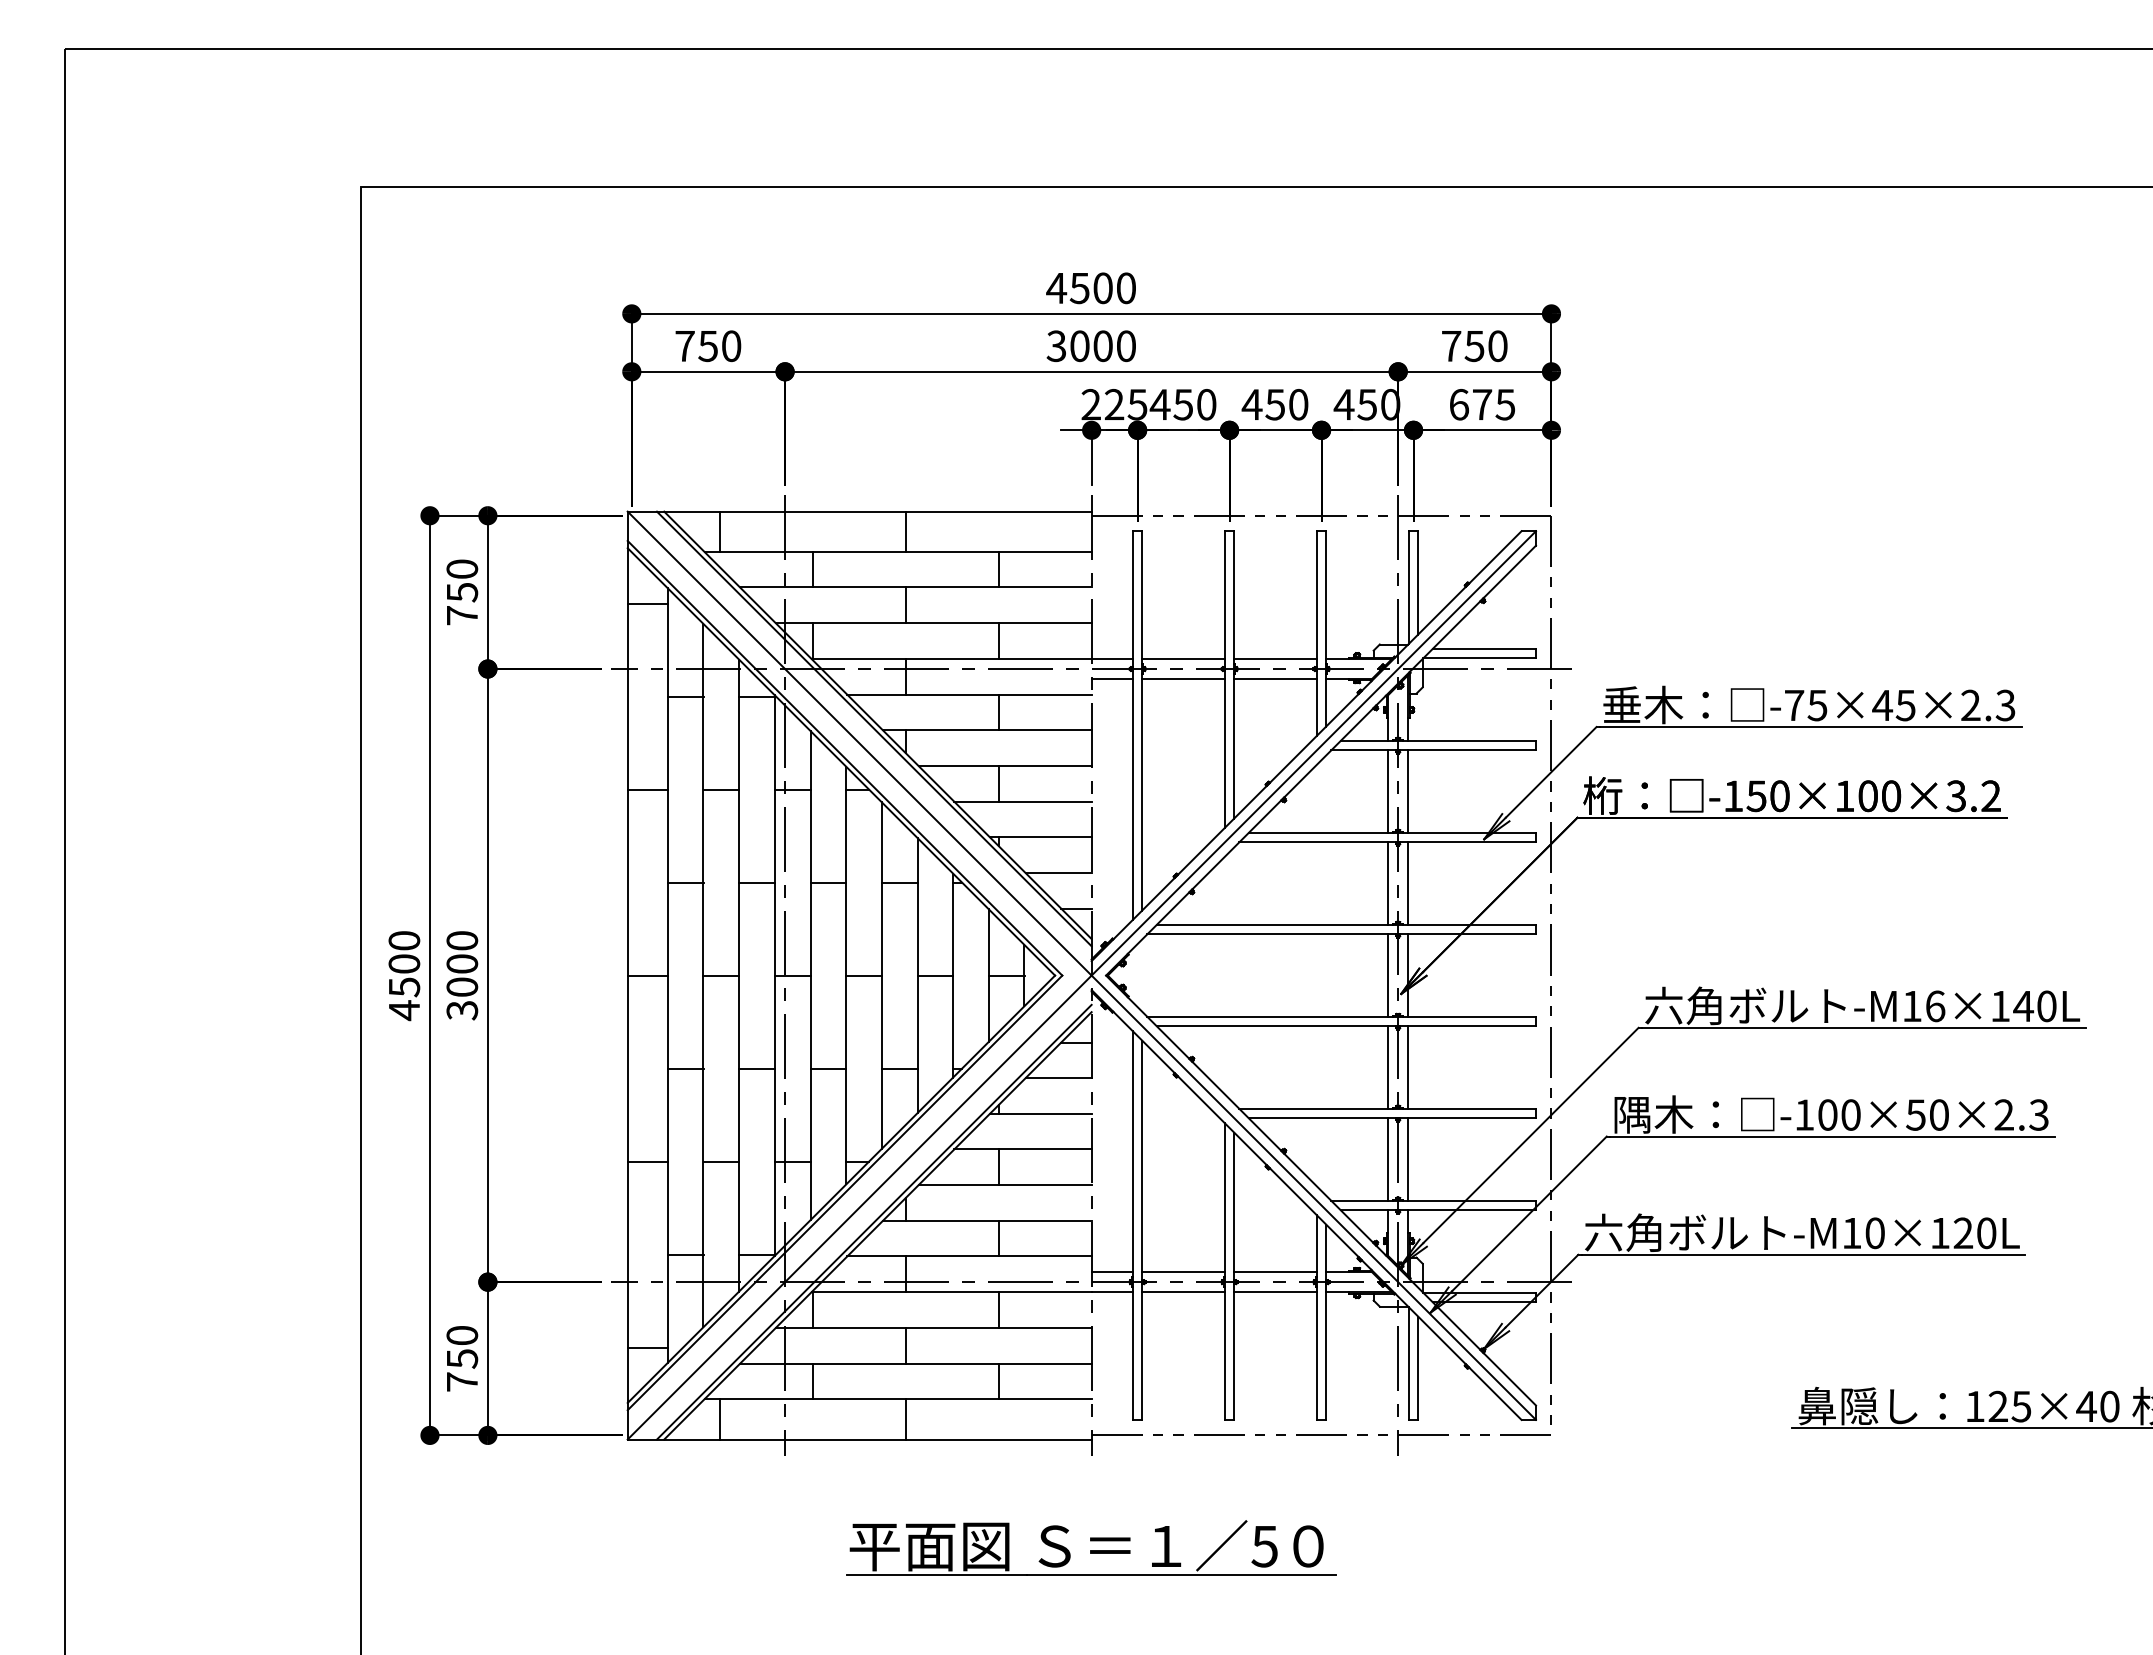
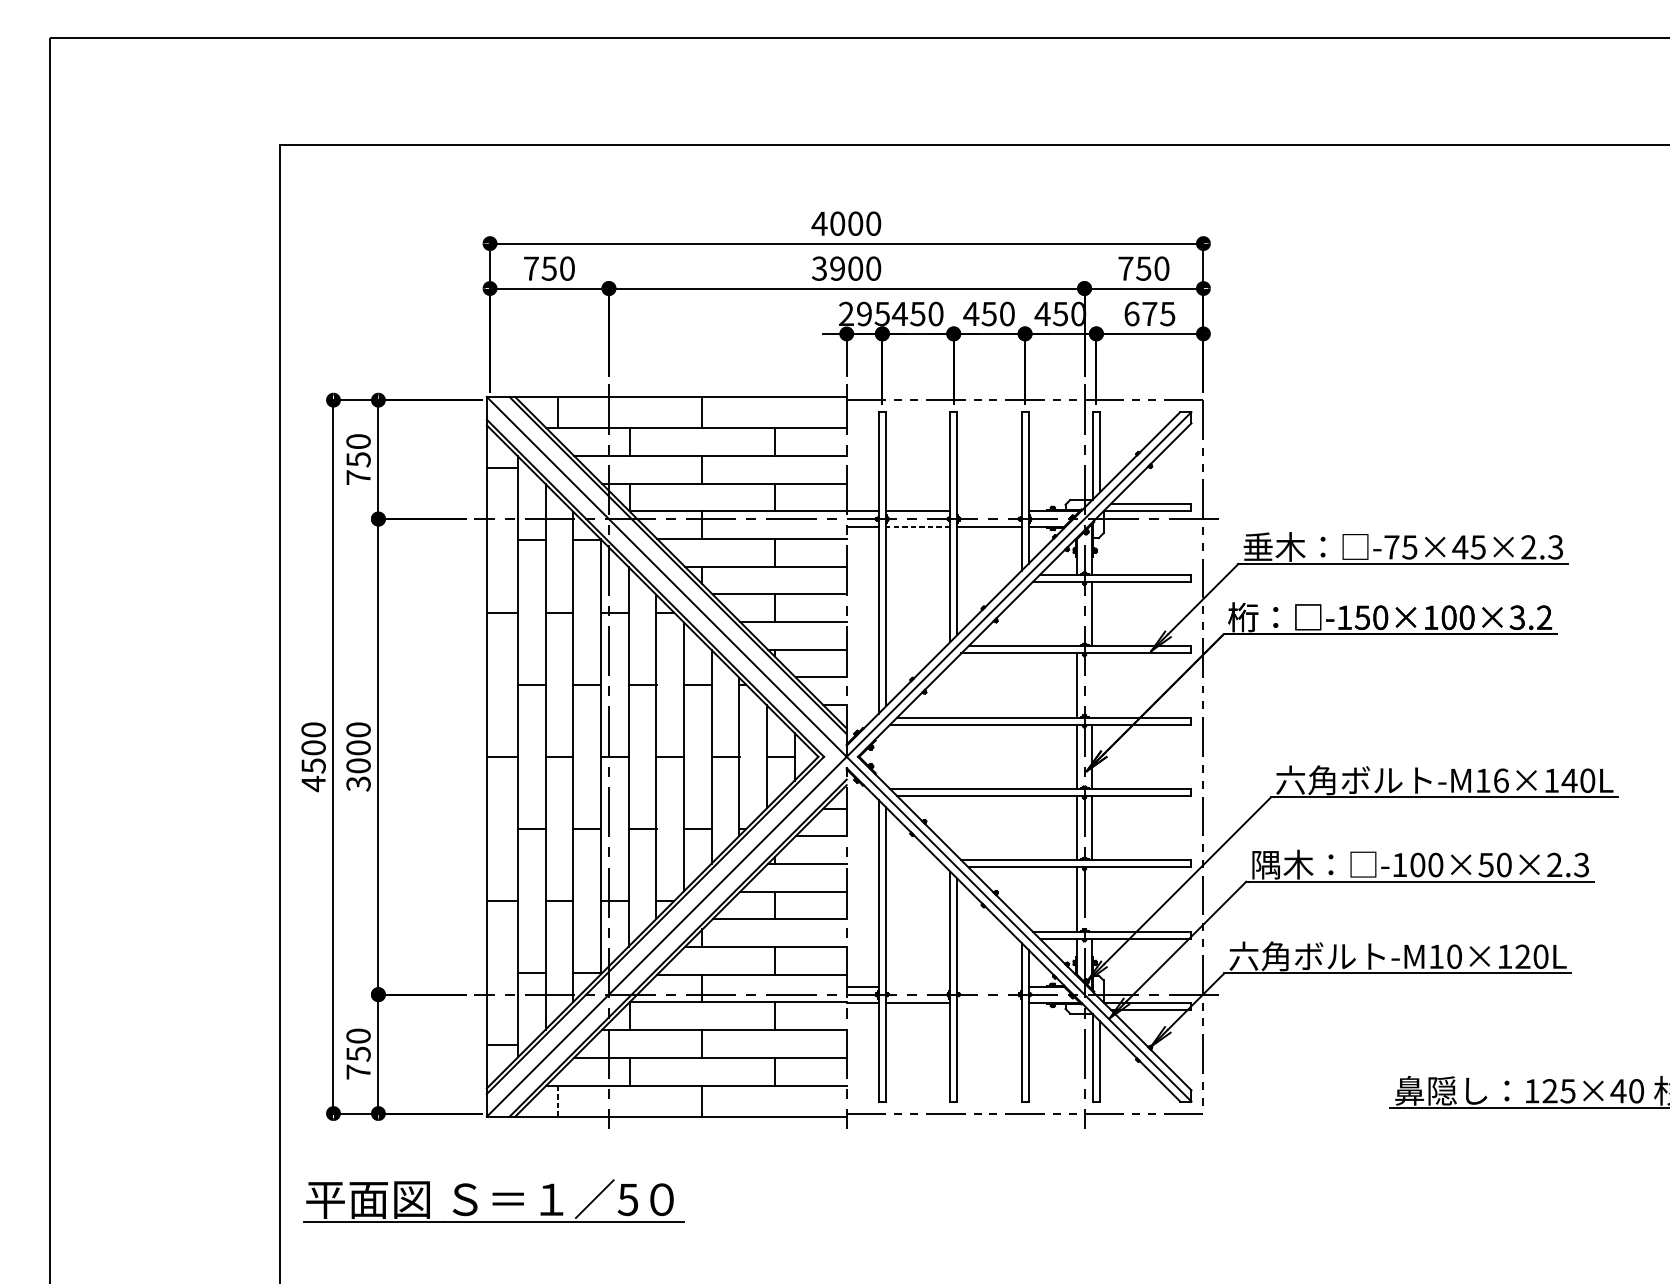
text: (1079, 288) -> (837, 223), 4500 -> 4000
text: (1079, 346) -> (837, 268), 3000 -> 3900
text: (1114, 404) -> (864, 313), 225 -> 295
line: (1275, 658) -> (989, 510), removed
line: (1183, 679) -> (917, 527), solid -> dashed
line: (1387, 791) -> (1076, 614), removed
line: (1408, 883) -> (1092, 685), removed
line: (1408, 1159) -> (1092, 899), removed
line: (1183, 1271) -> (917, 986), removed
line: (1275, 1271) -> (989, 986), removed
line: (1275, 1292) -> (989, 1002), removed
line: (719, 1418) -> (558, 1100), solid -> dashed
part: (1091, 1547) -> (493, 1200), moved

